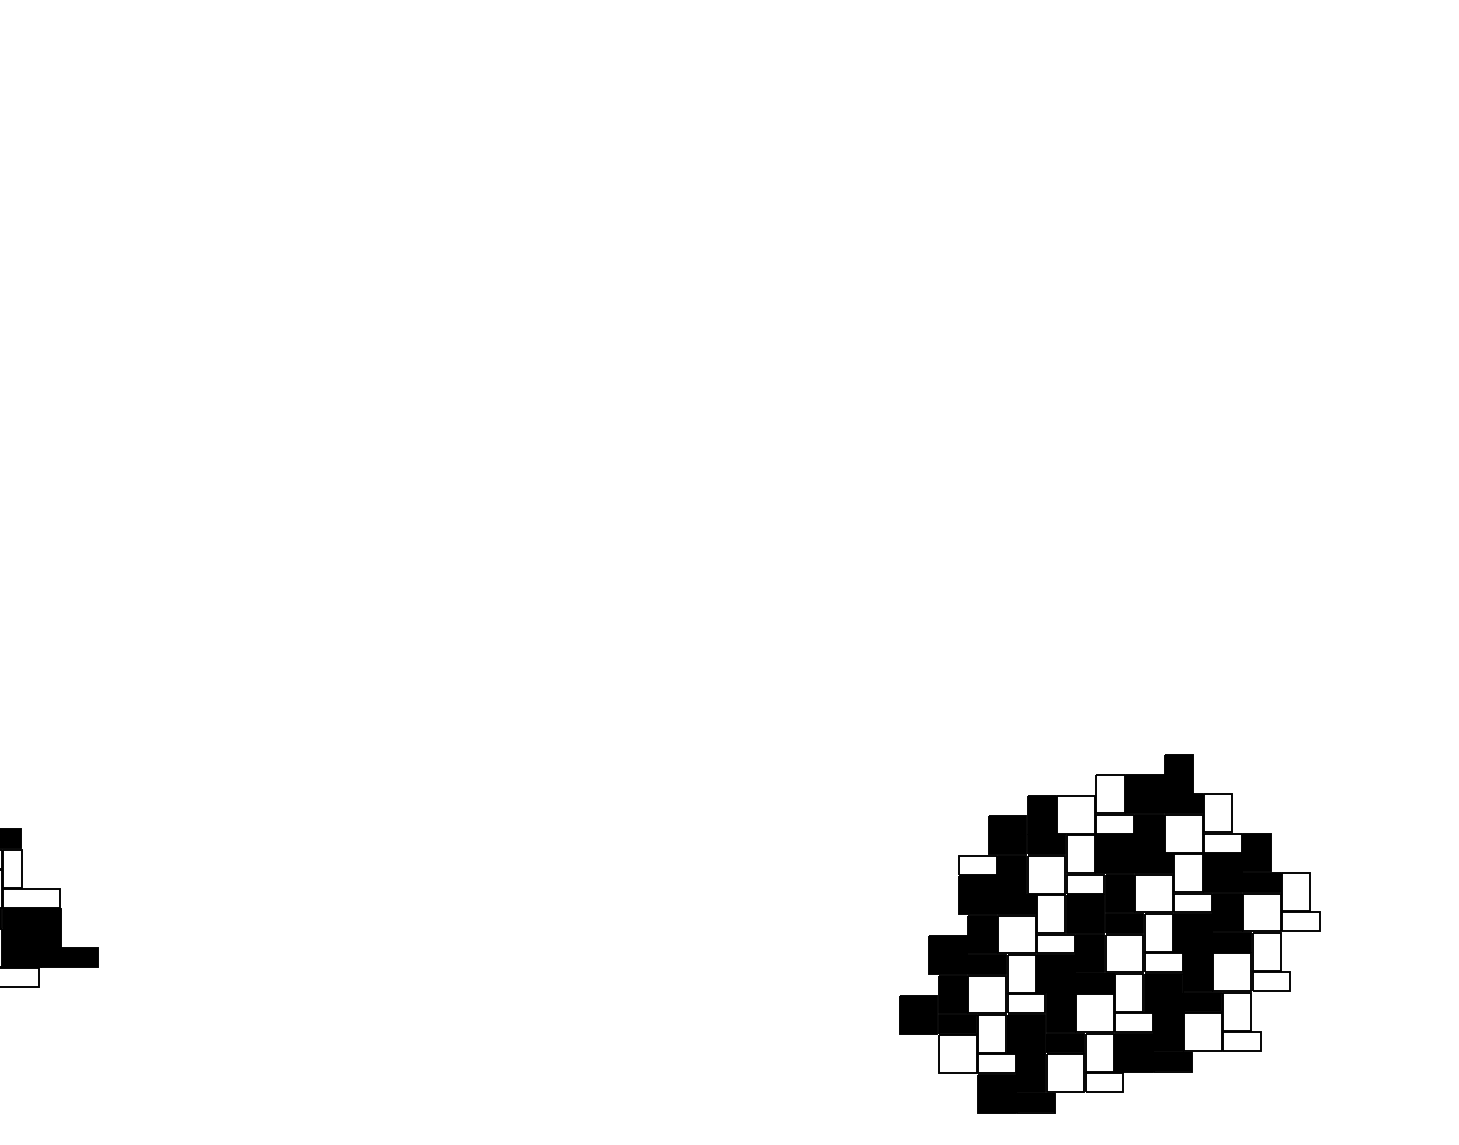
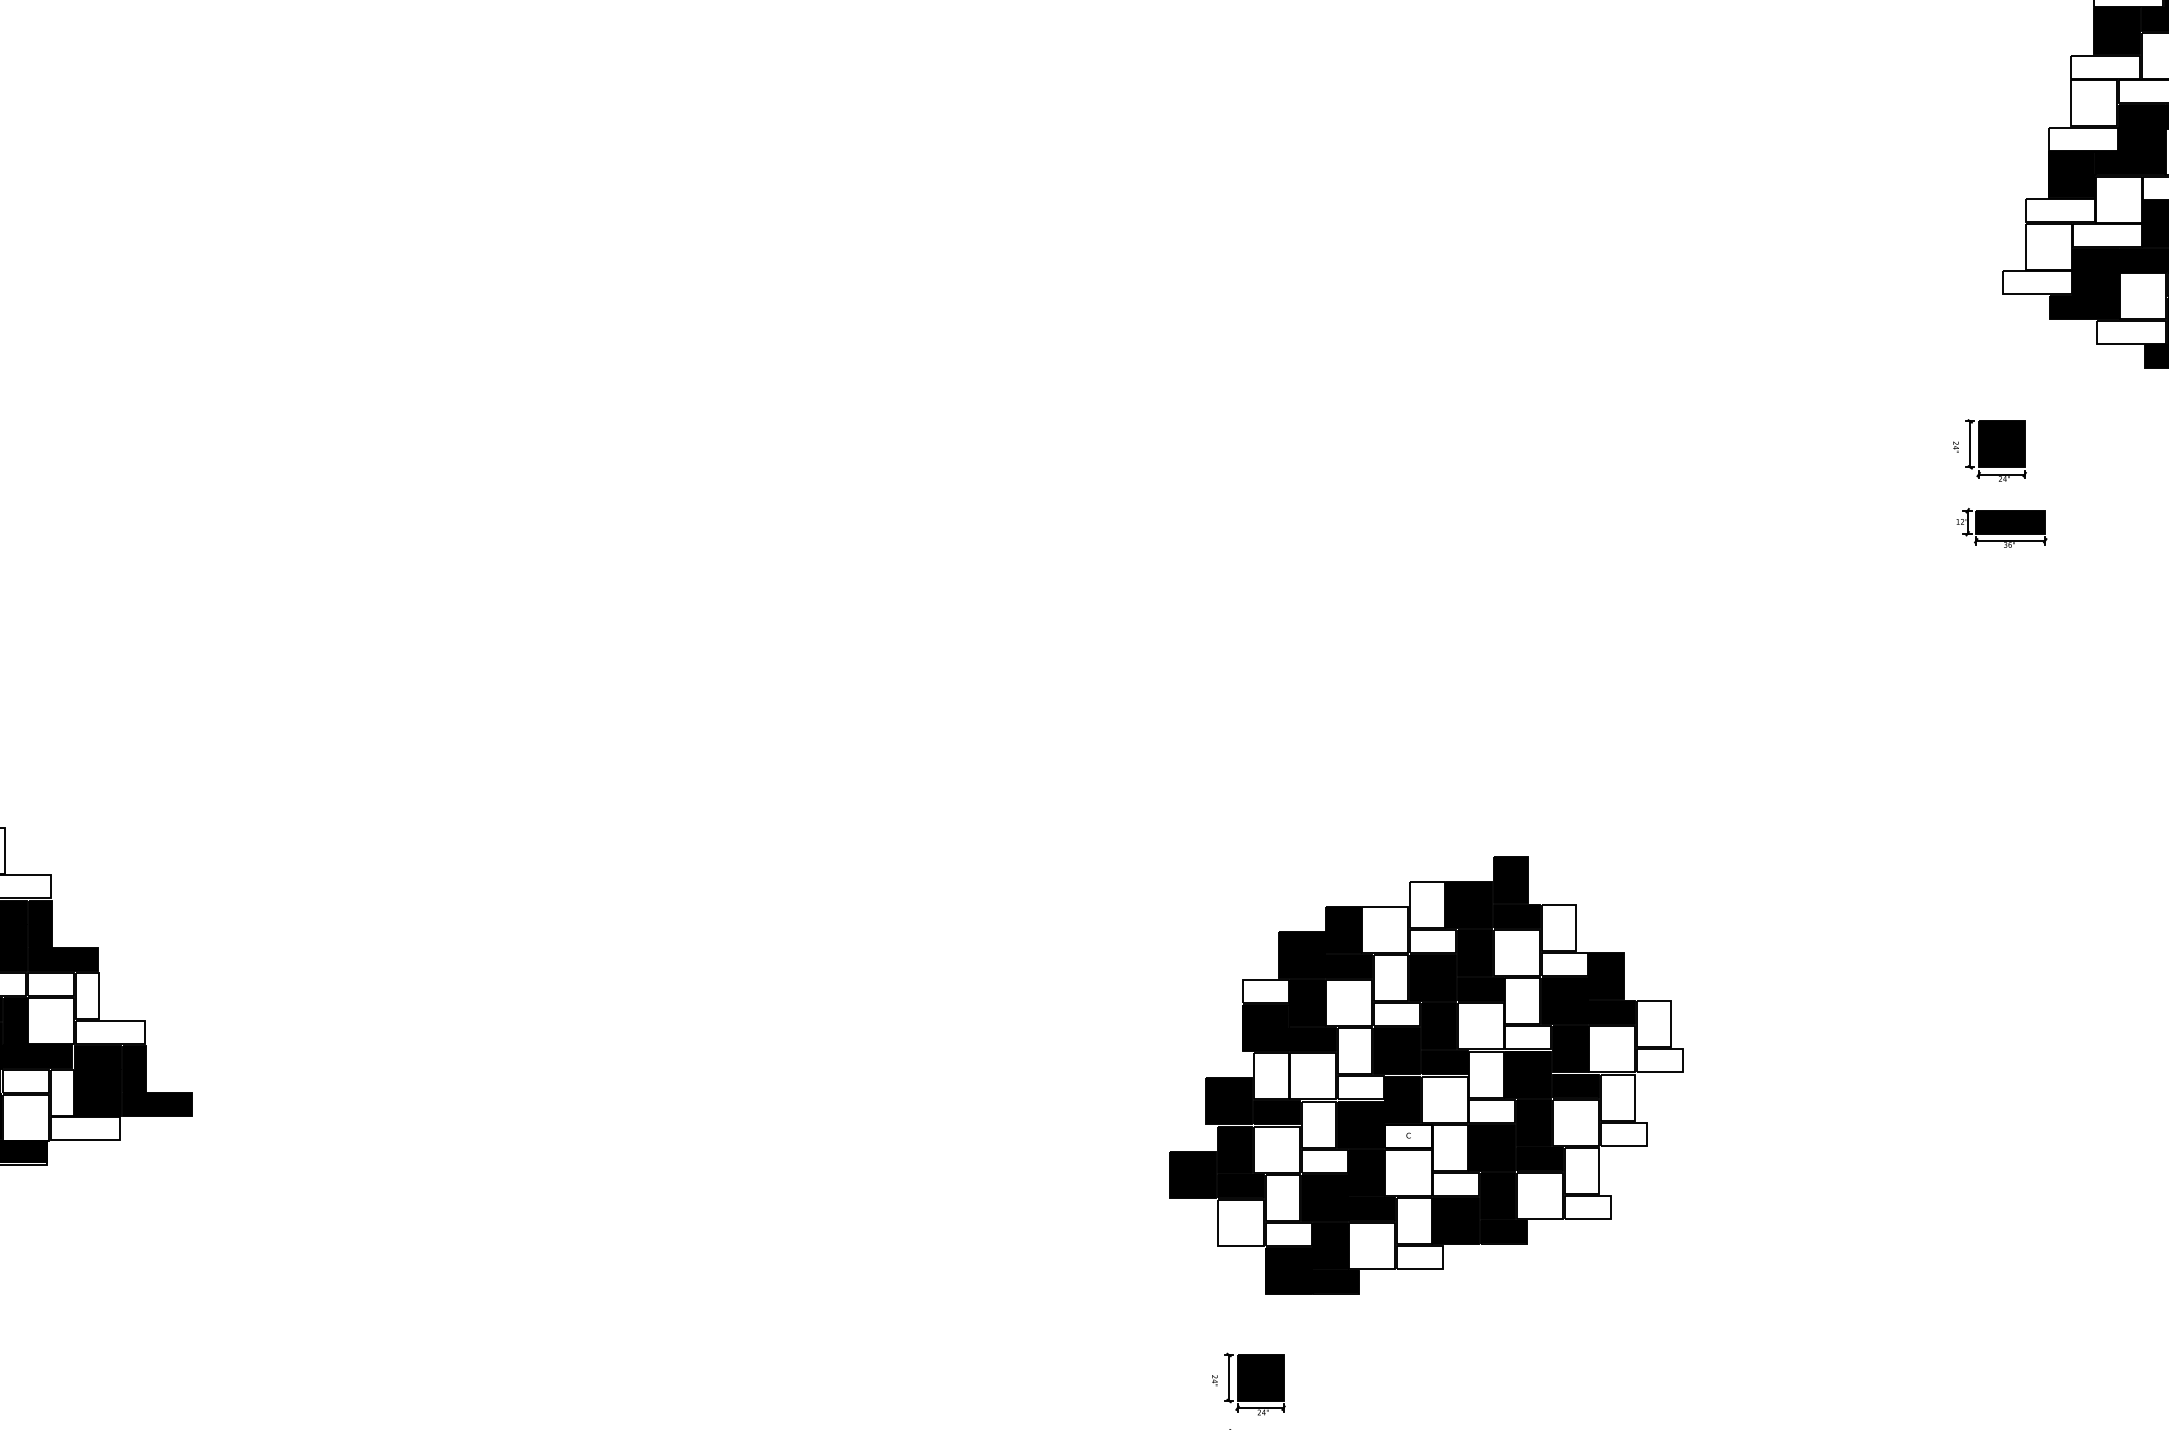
fill: (982, 934) -> (1271, 1076), removed
fill: (1095, 982) -> (1408, 1135), removed

